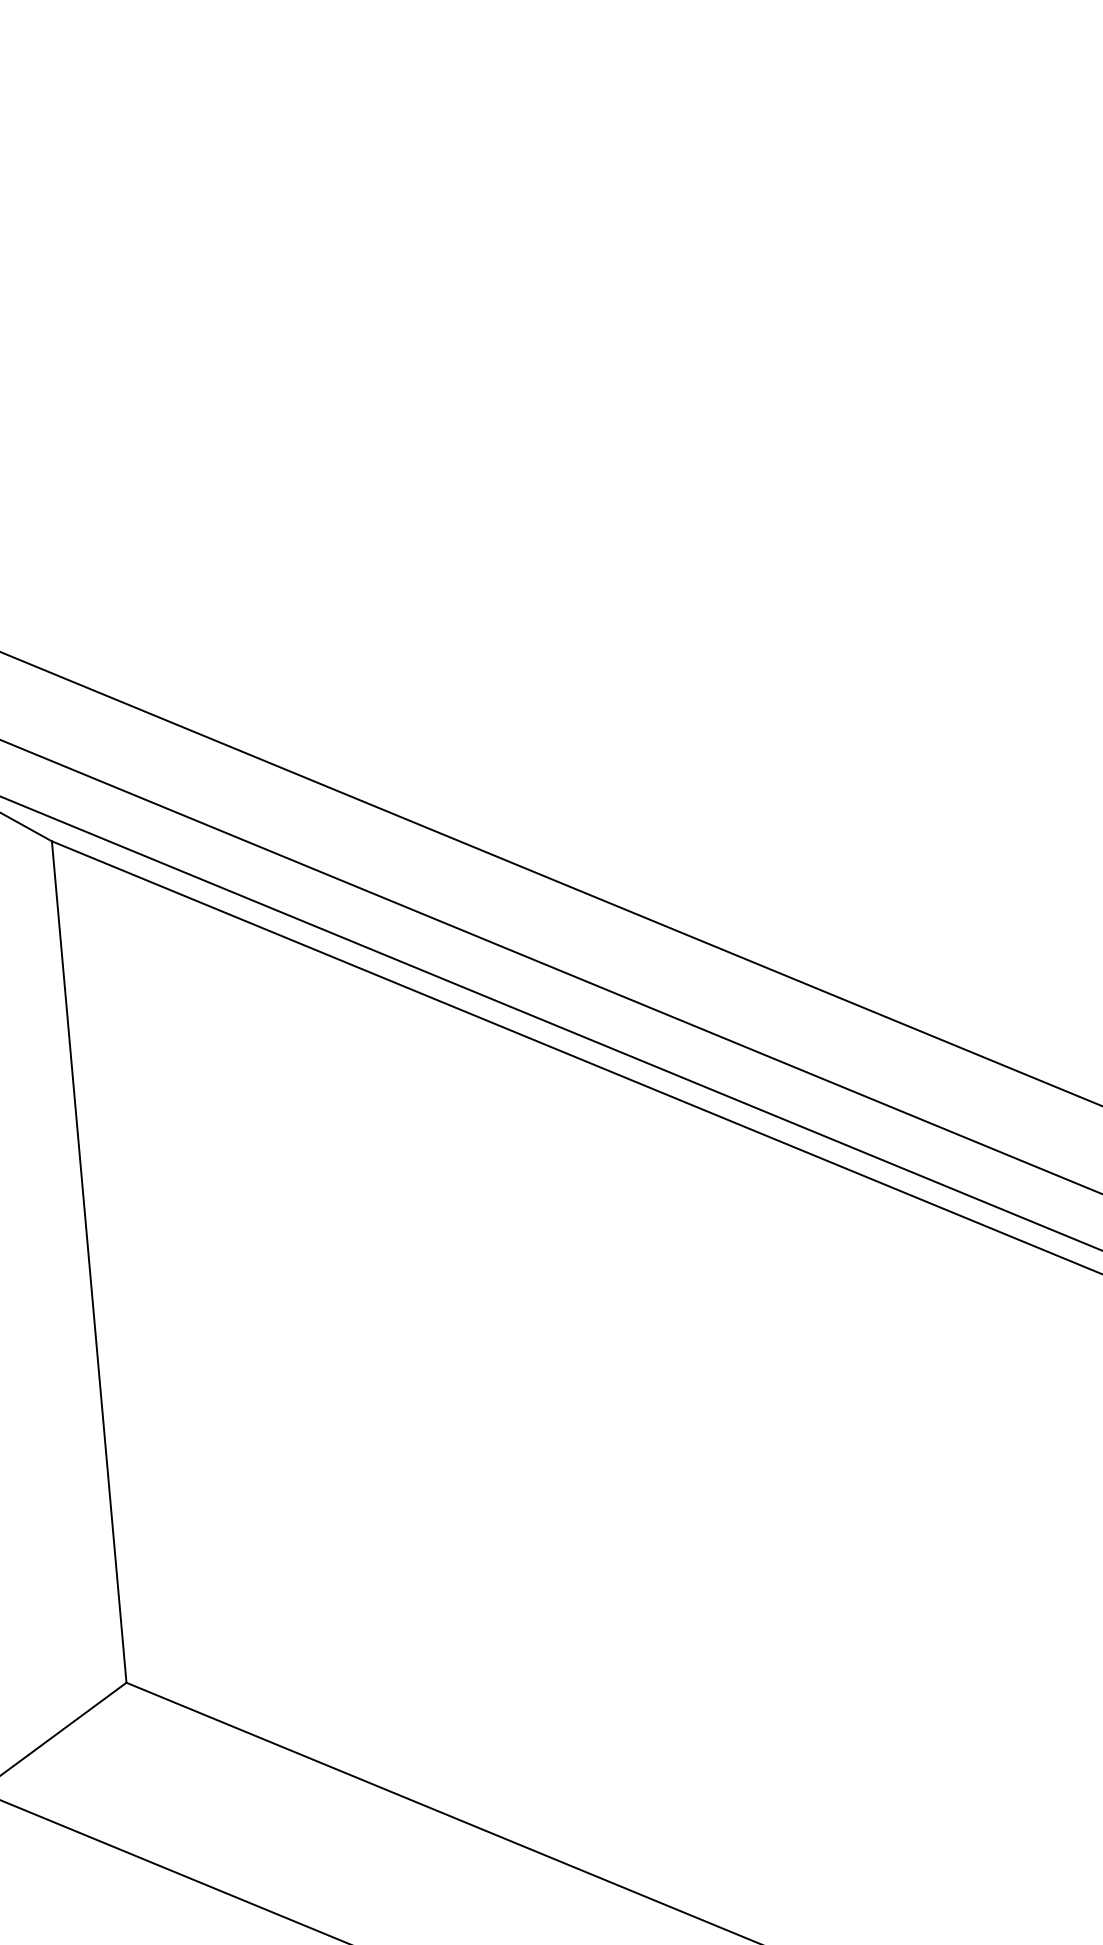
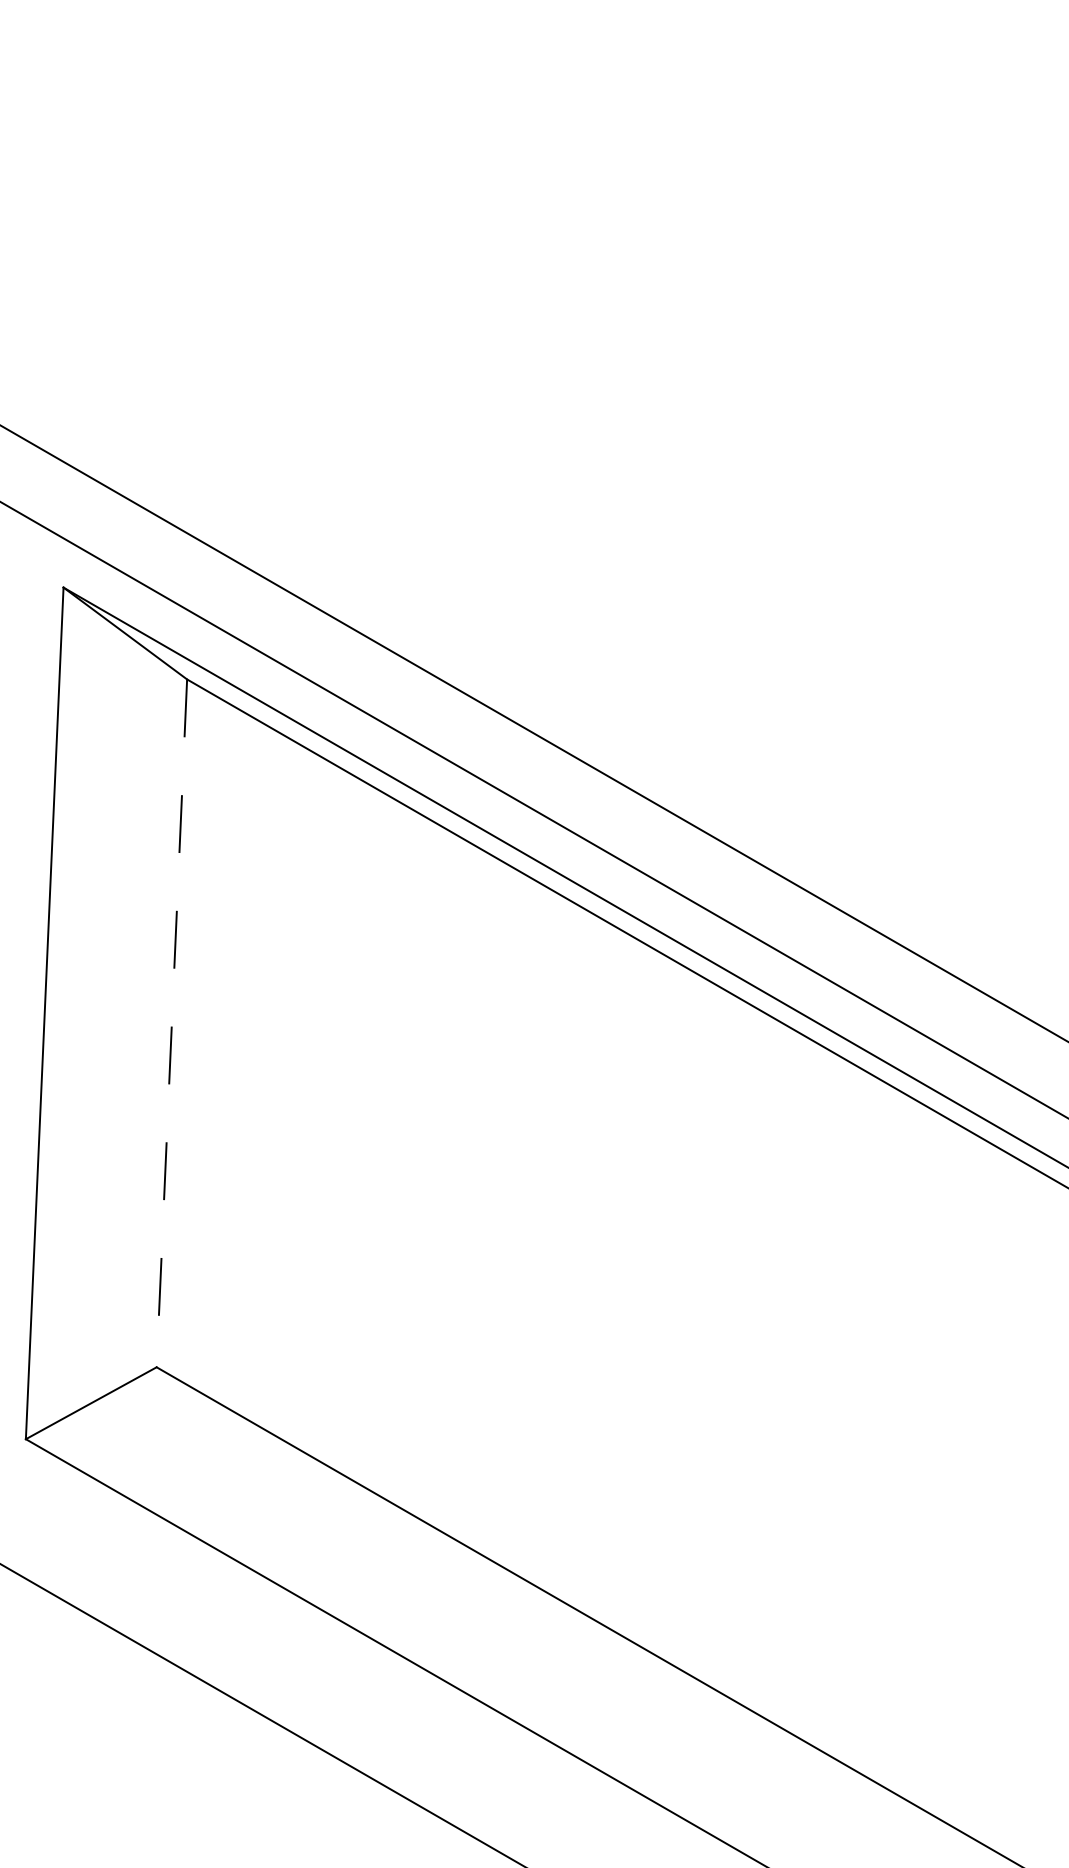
line: (88, 1262) -> (171, 1023), solid -> dashed

